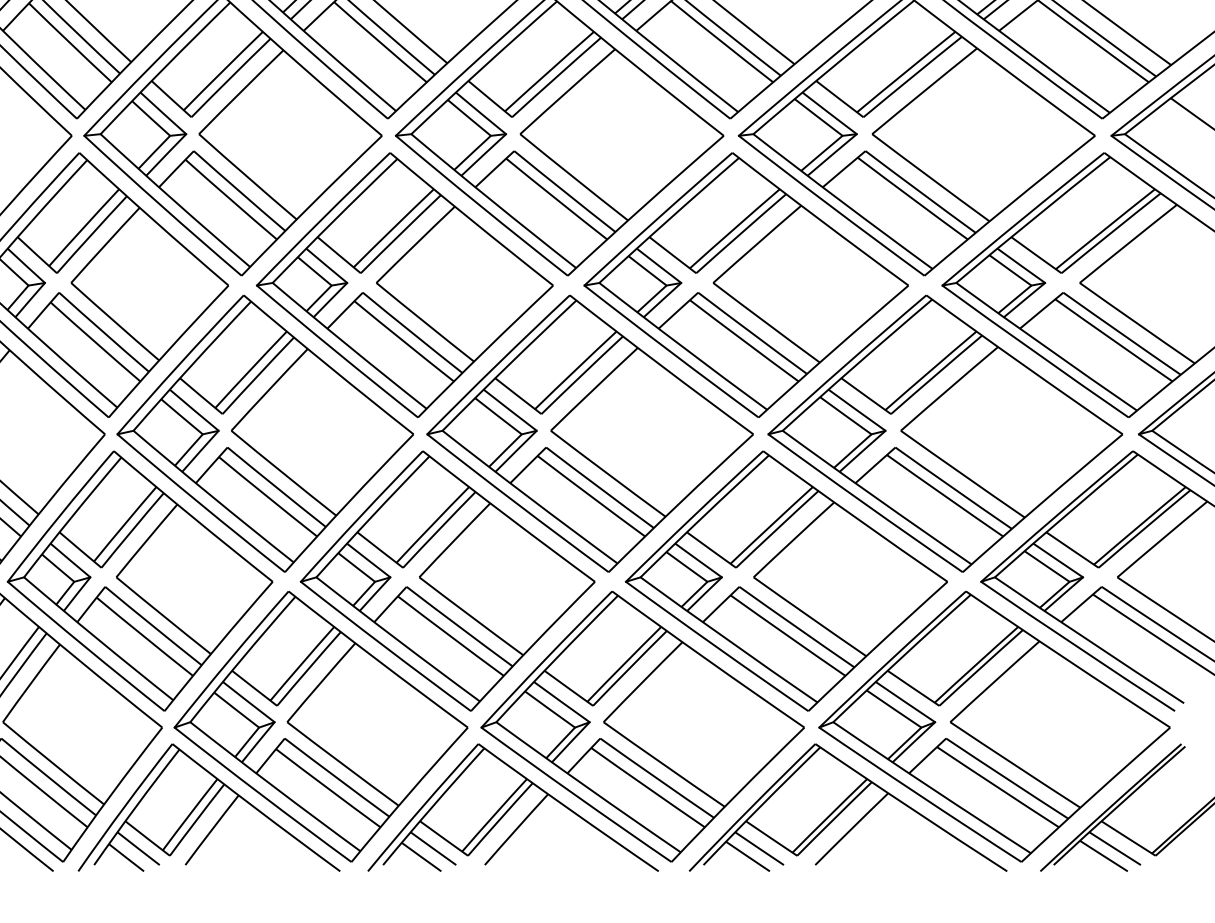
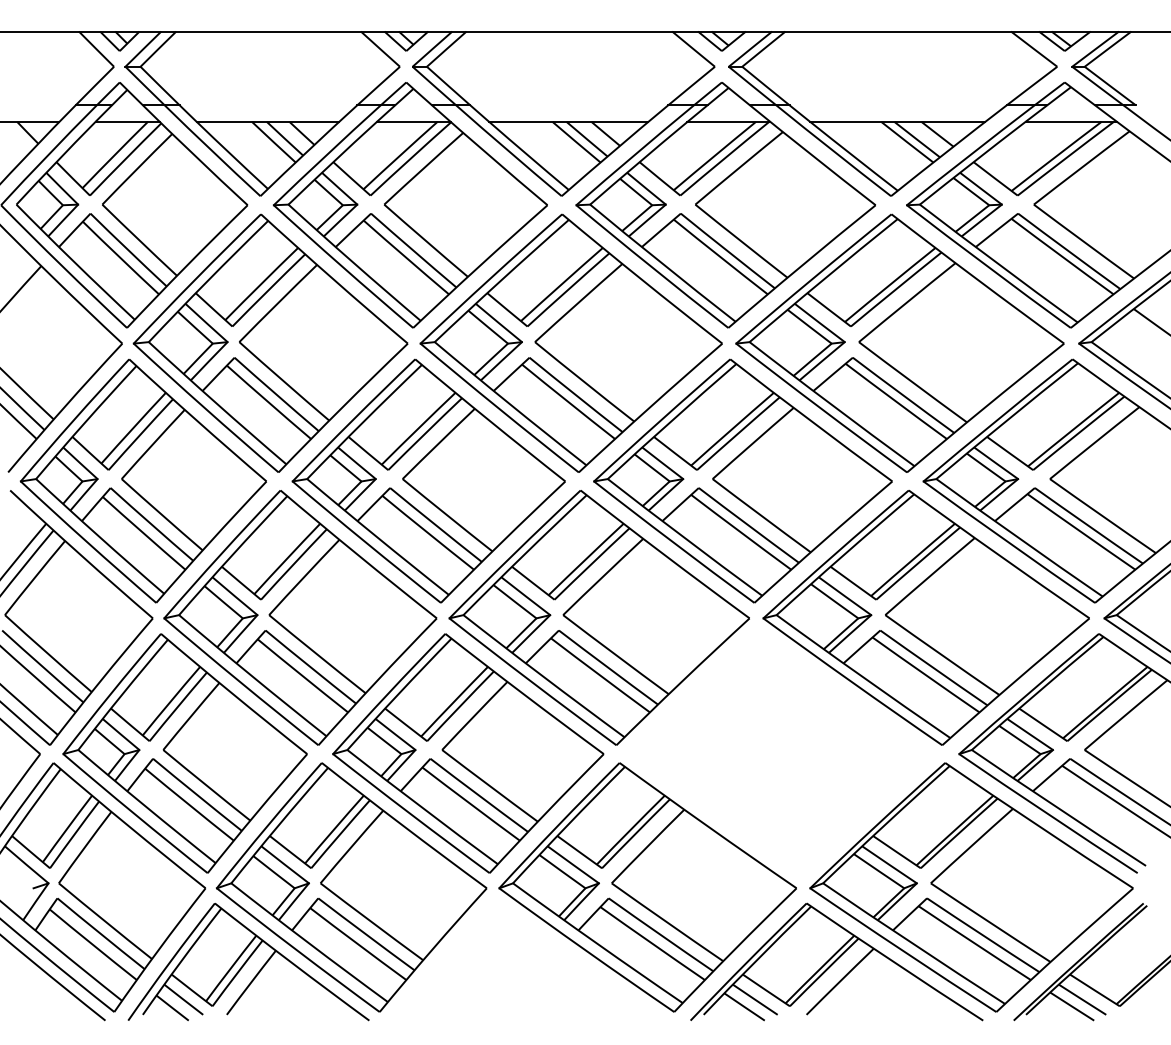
part: (785, 581) -> (779, 753), removed
part: (513, 807) -> (528, 961), removed

